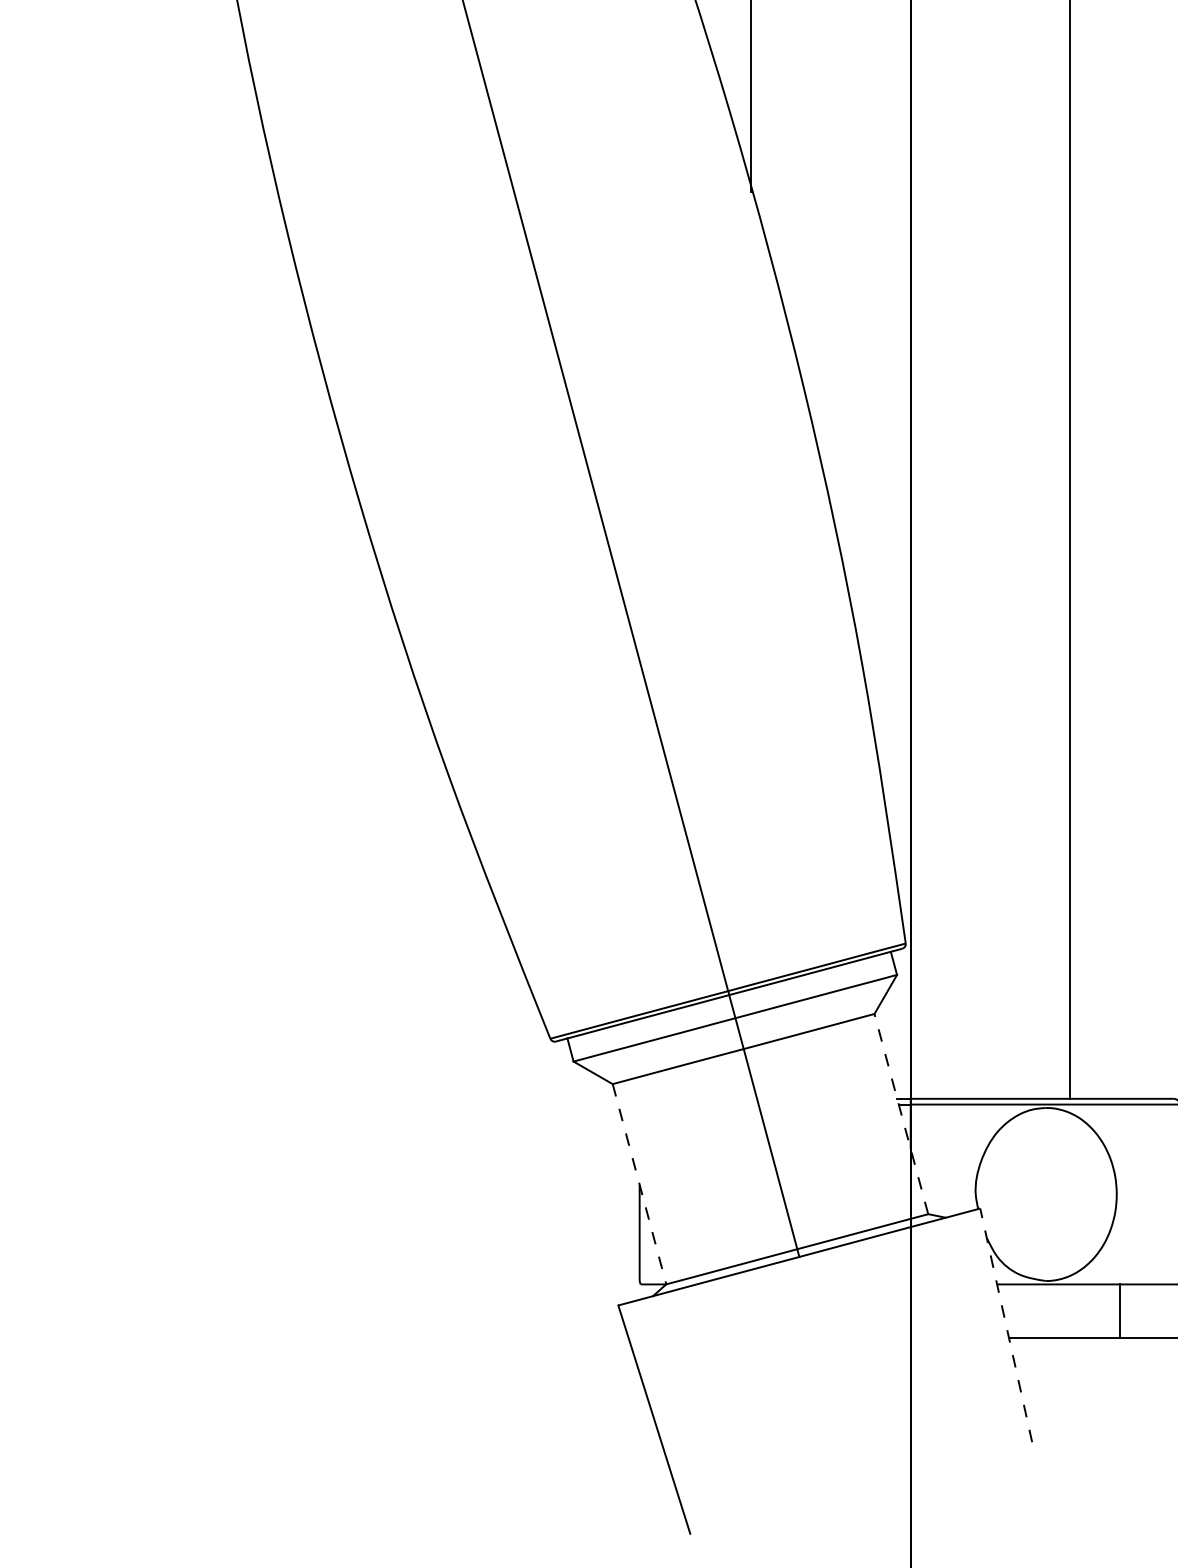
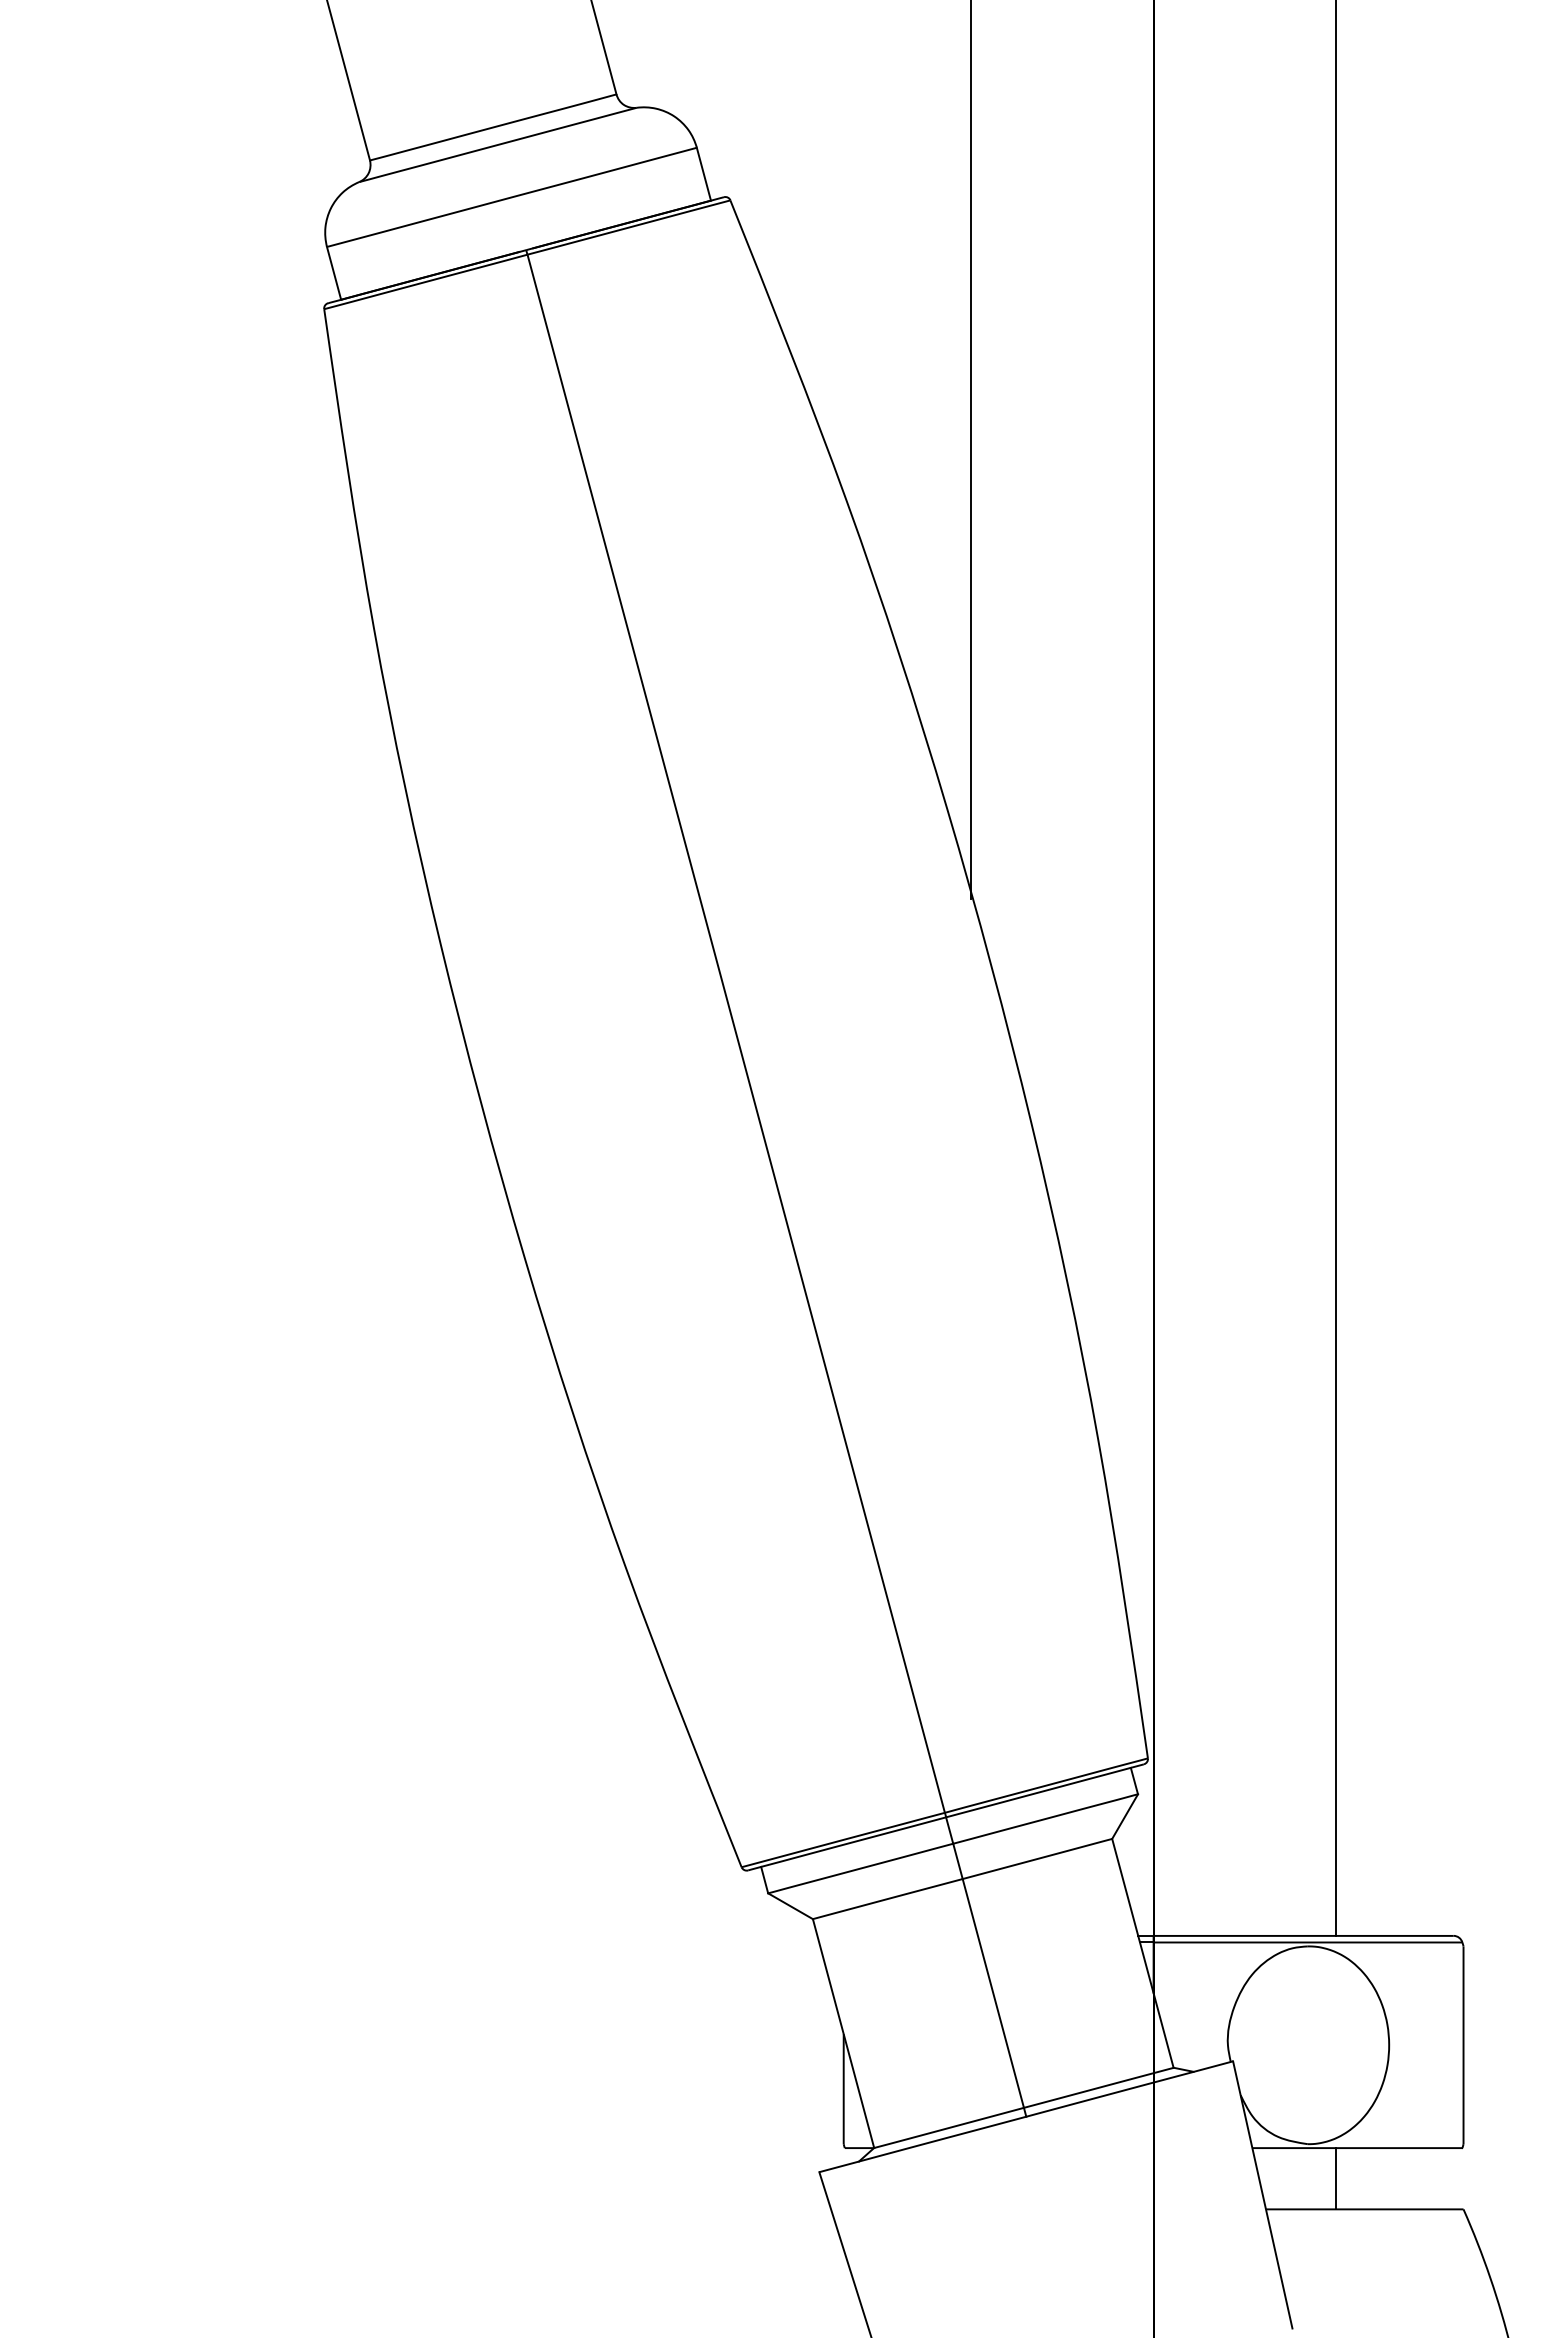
line: (901, 1113) -> (1142, 1952), dashed -> solid
line: (639, 1185) -> (843, 2034), dashed -> solid
line: (1119, 1311) -> (1335, 2178), moved
line: (1005, 1325) -> (1262, 2194), dashed -> solid

